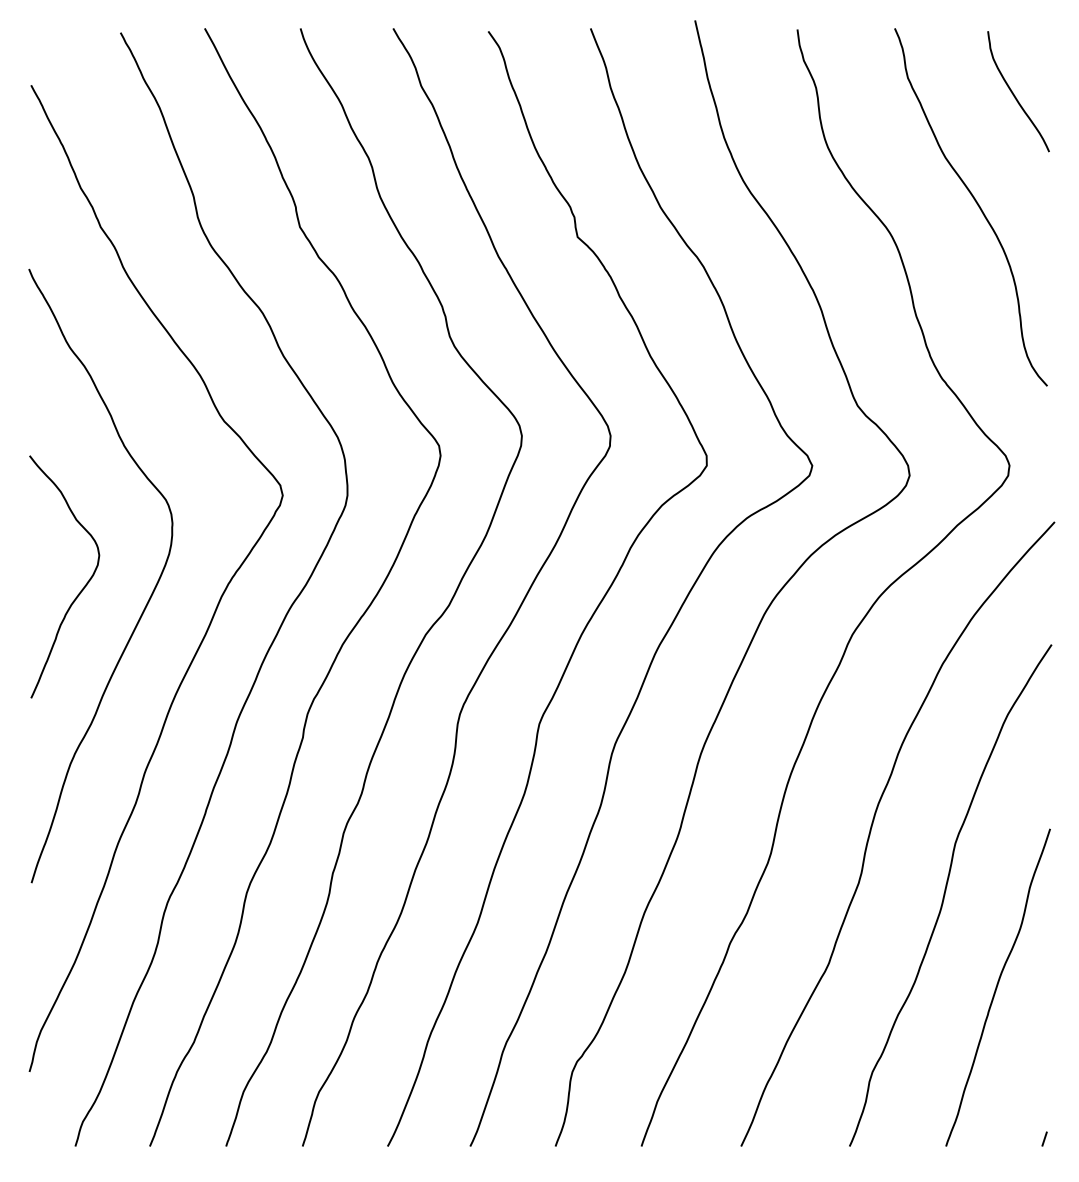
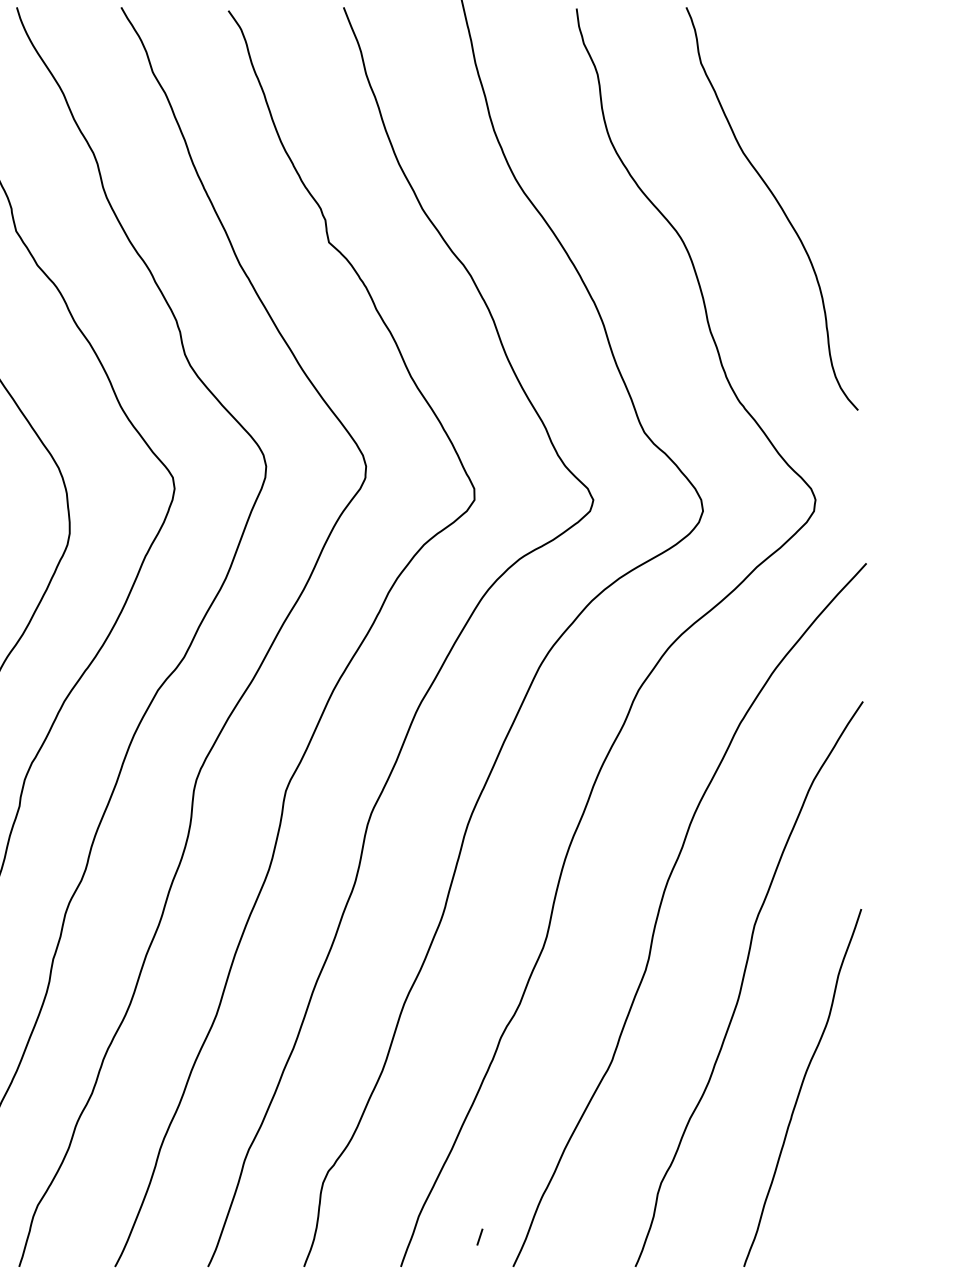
curve: (1014, 94) -> (821, 81), removed
line: (1044, 1138) -> (479, 1236), moved

